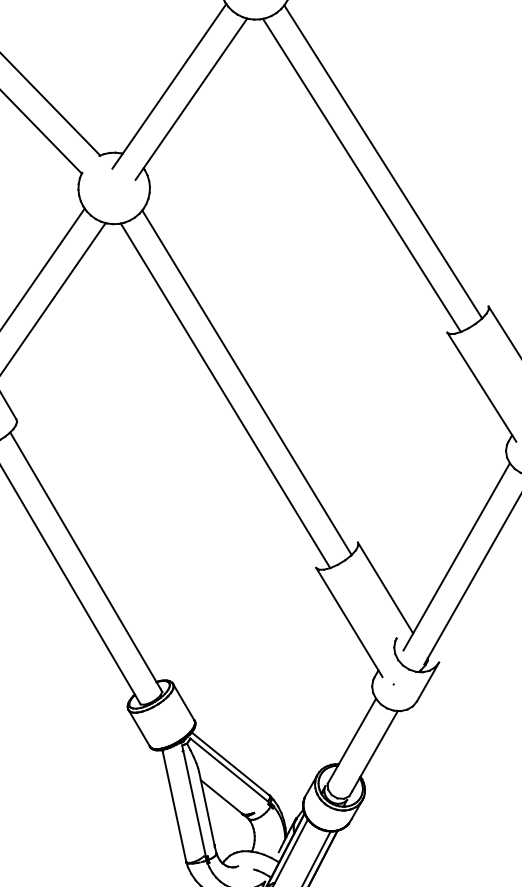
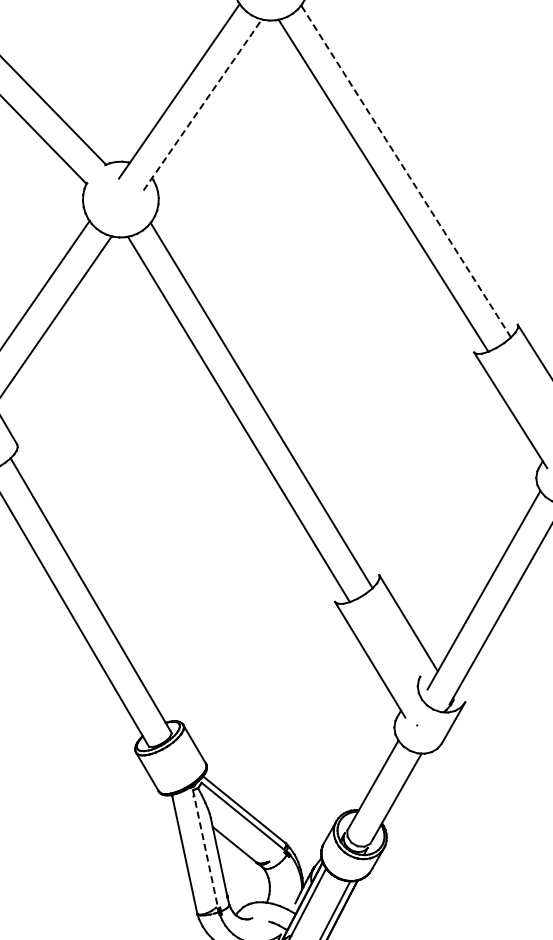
line: (192, 98) -> (203, 104), solid -> dashed
line: (382, 161) -> (405, 171), solid -> dashed
line: (194, 801) -> (205, 849), solid -> dashed

